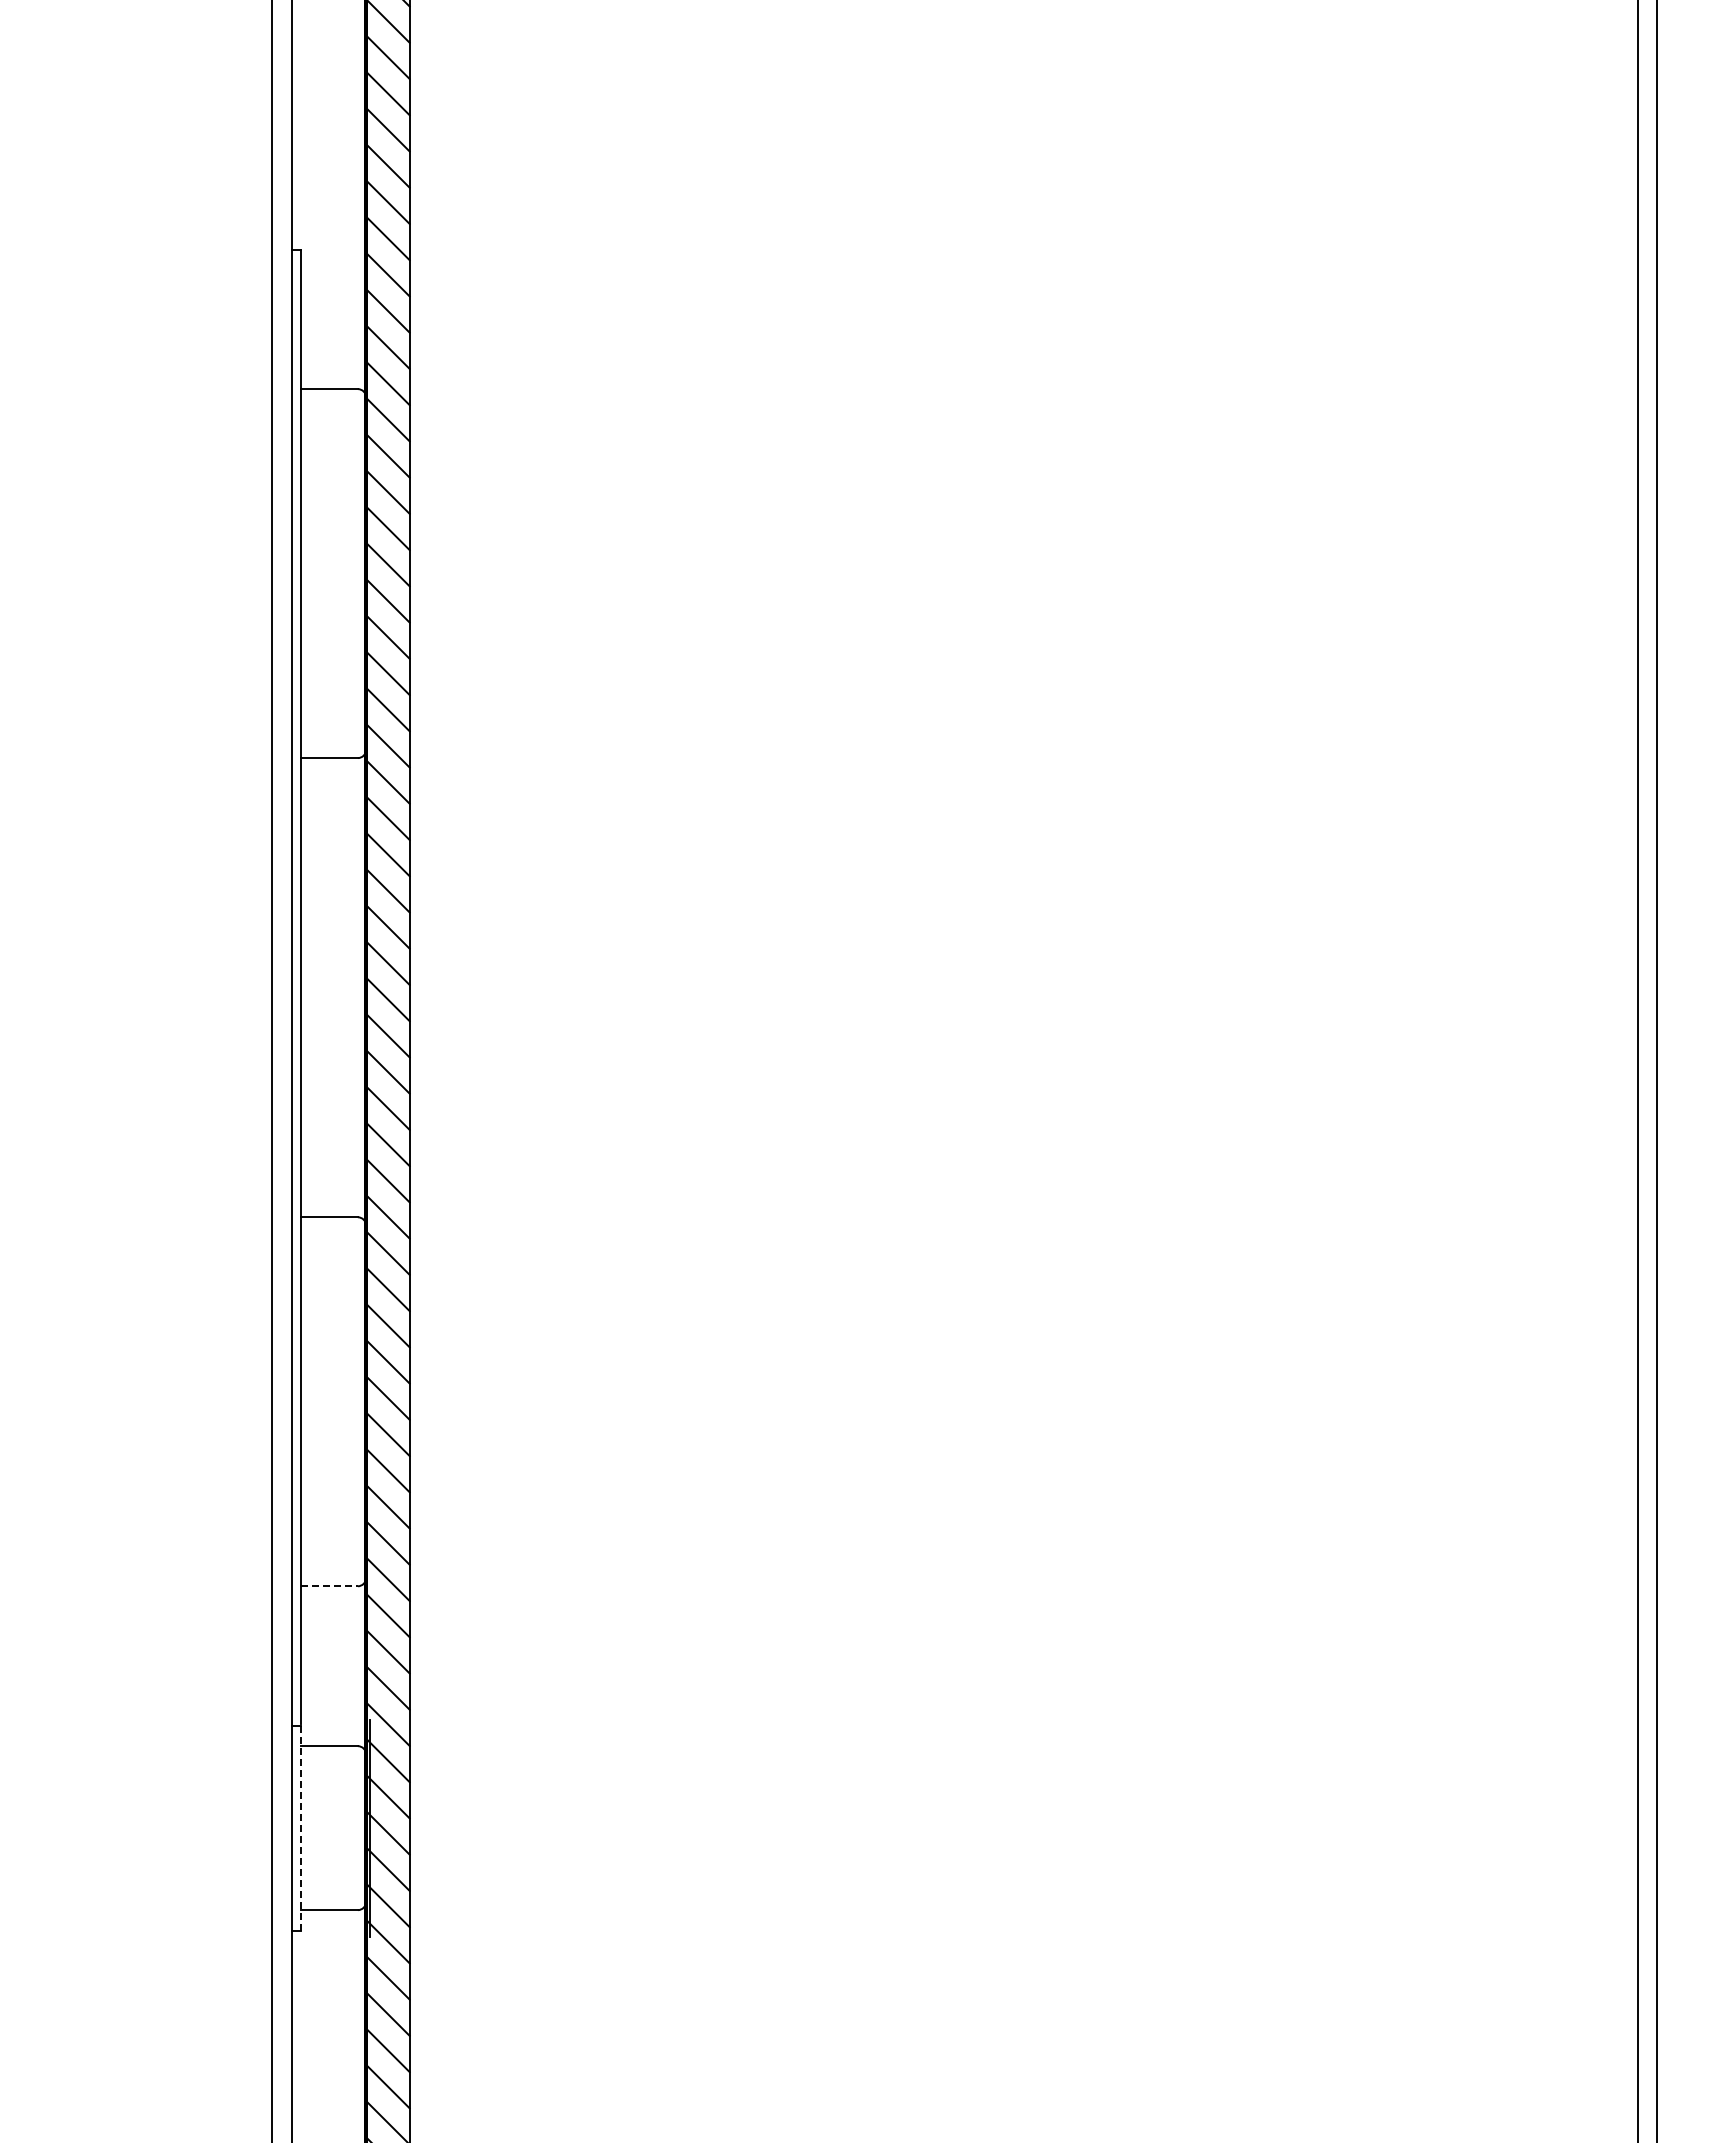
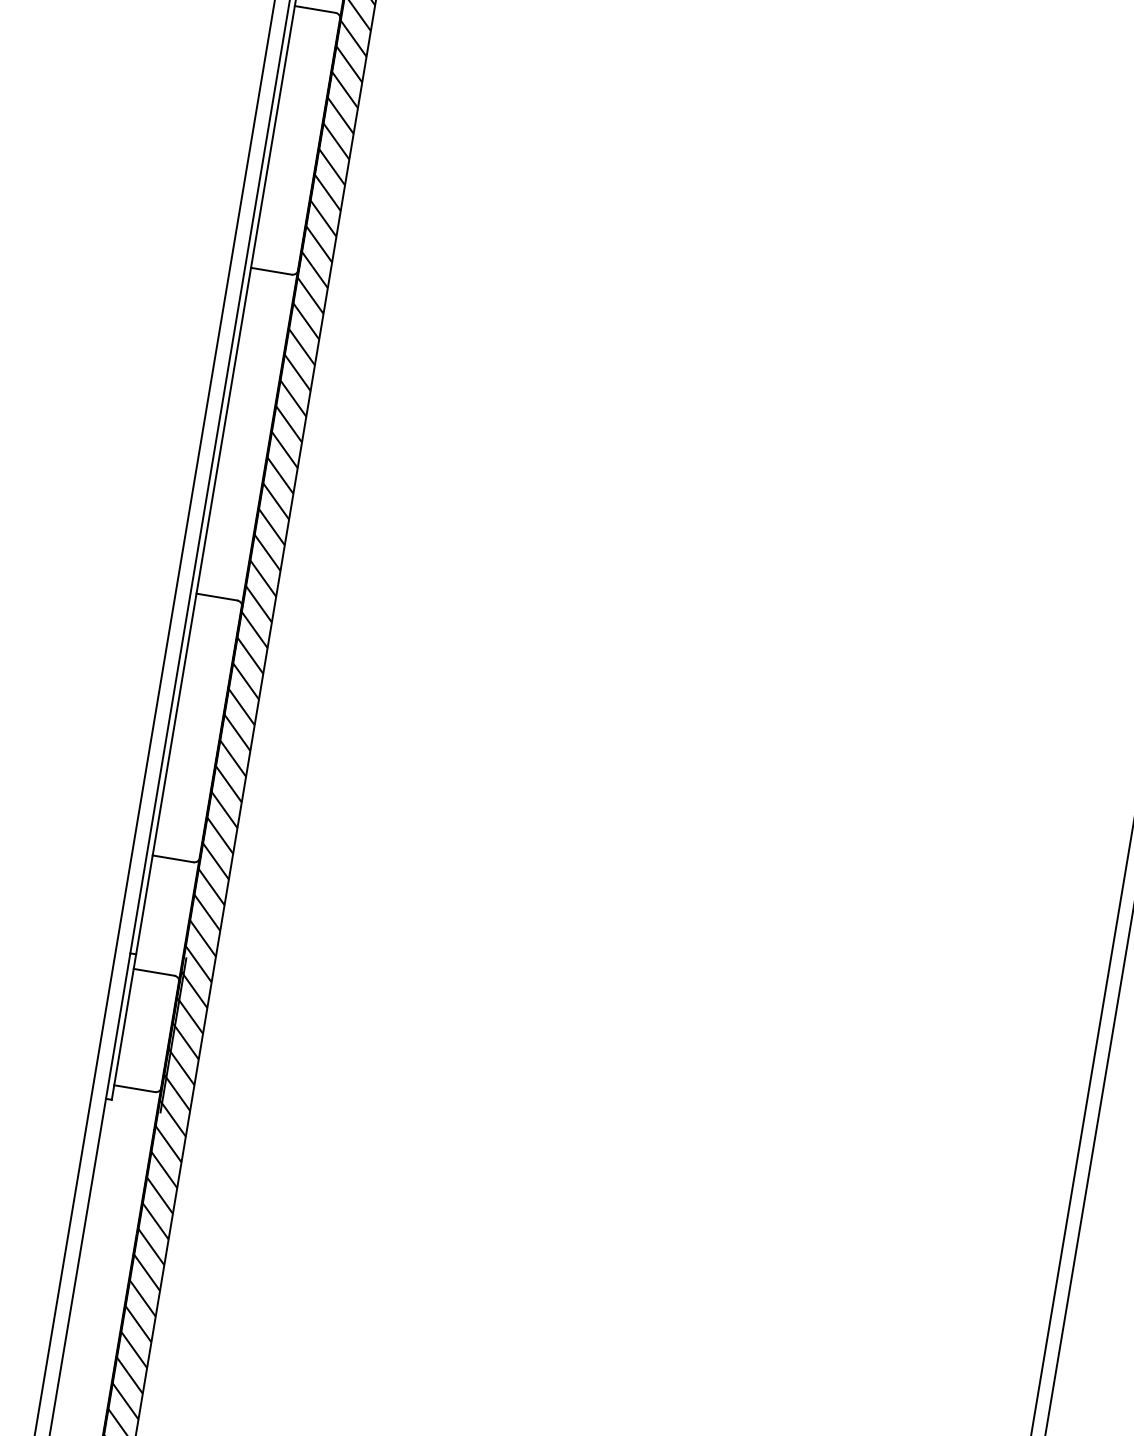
line: (329, 1586) -> (173, 859), dashed -> solid
line: (300, 1828) -> (123, 1027), dashed -> solid

